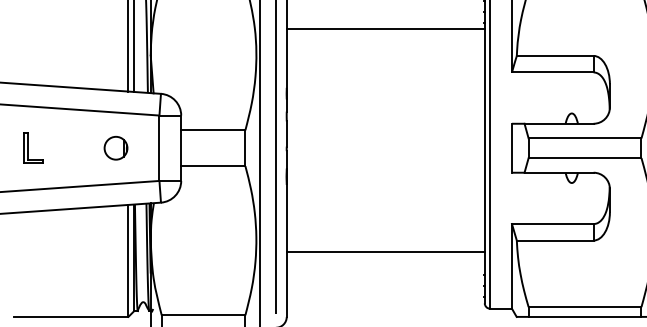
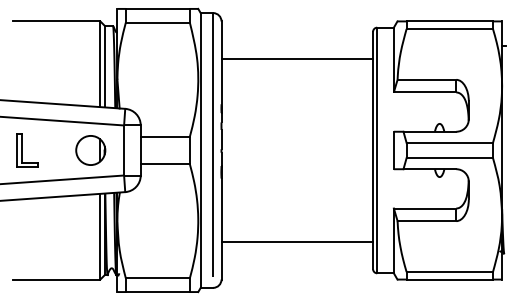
part: (33, 148) -> (27, 150), size x1.43
part: (115, 148) -> (90, 150), size x1.67
line: (386, 252) -> (297, 242), moved

